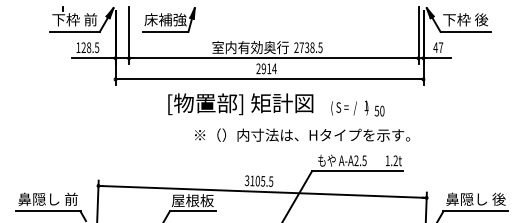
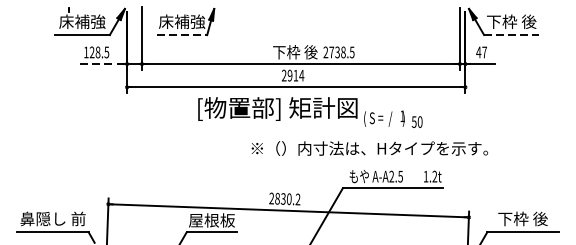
text: (74, 19) -> (82, 21), 下枠 前 -> 床補強
line: (165, 31) -> (182, 34), solid -> dashed
line: (466, 31) -> (512, 34), solid -> dashed
text: (250, 47) -> (275, 52), 室内有効奥行 -> 下枠 後
line: (92, 58) -> (101, 64), solid -> dashed
text: (240, 104) -> (277, 109), moved
text: (302, 134) -> (369, 147), moved
text: (258, 180) -> (284, 198), 3105.5 -> 2830.2
text: (475, 198) -> (522, 218), 鼻隠し 後 -> 下枠 後

